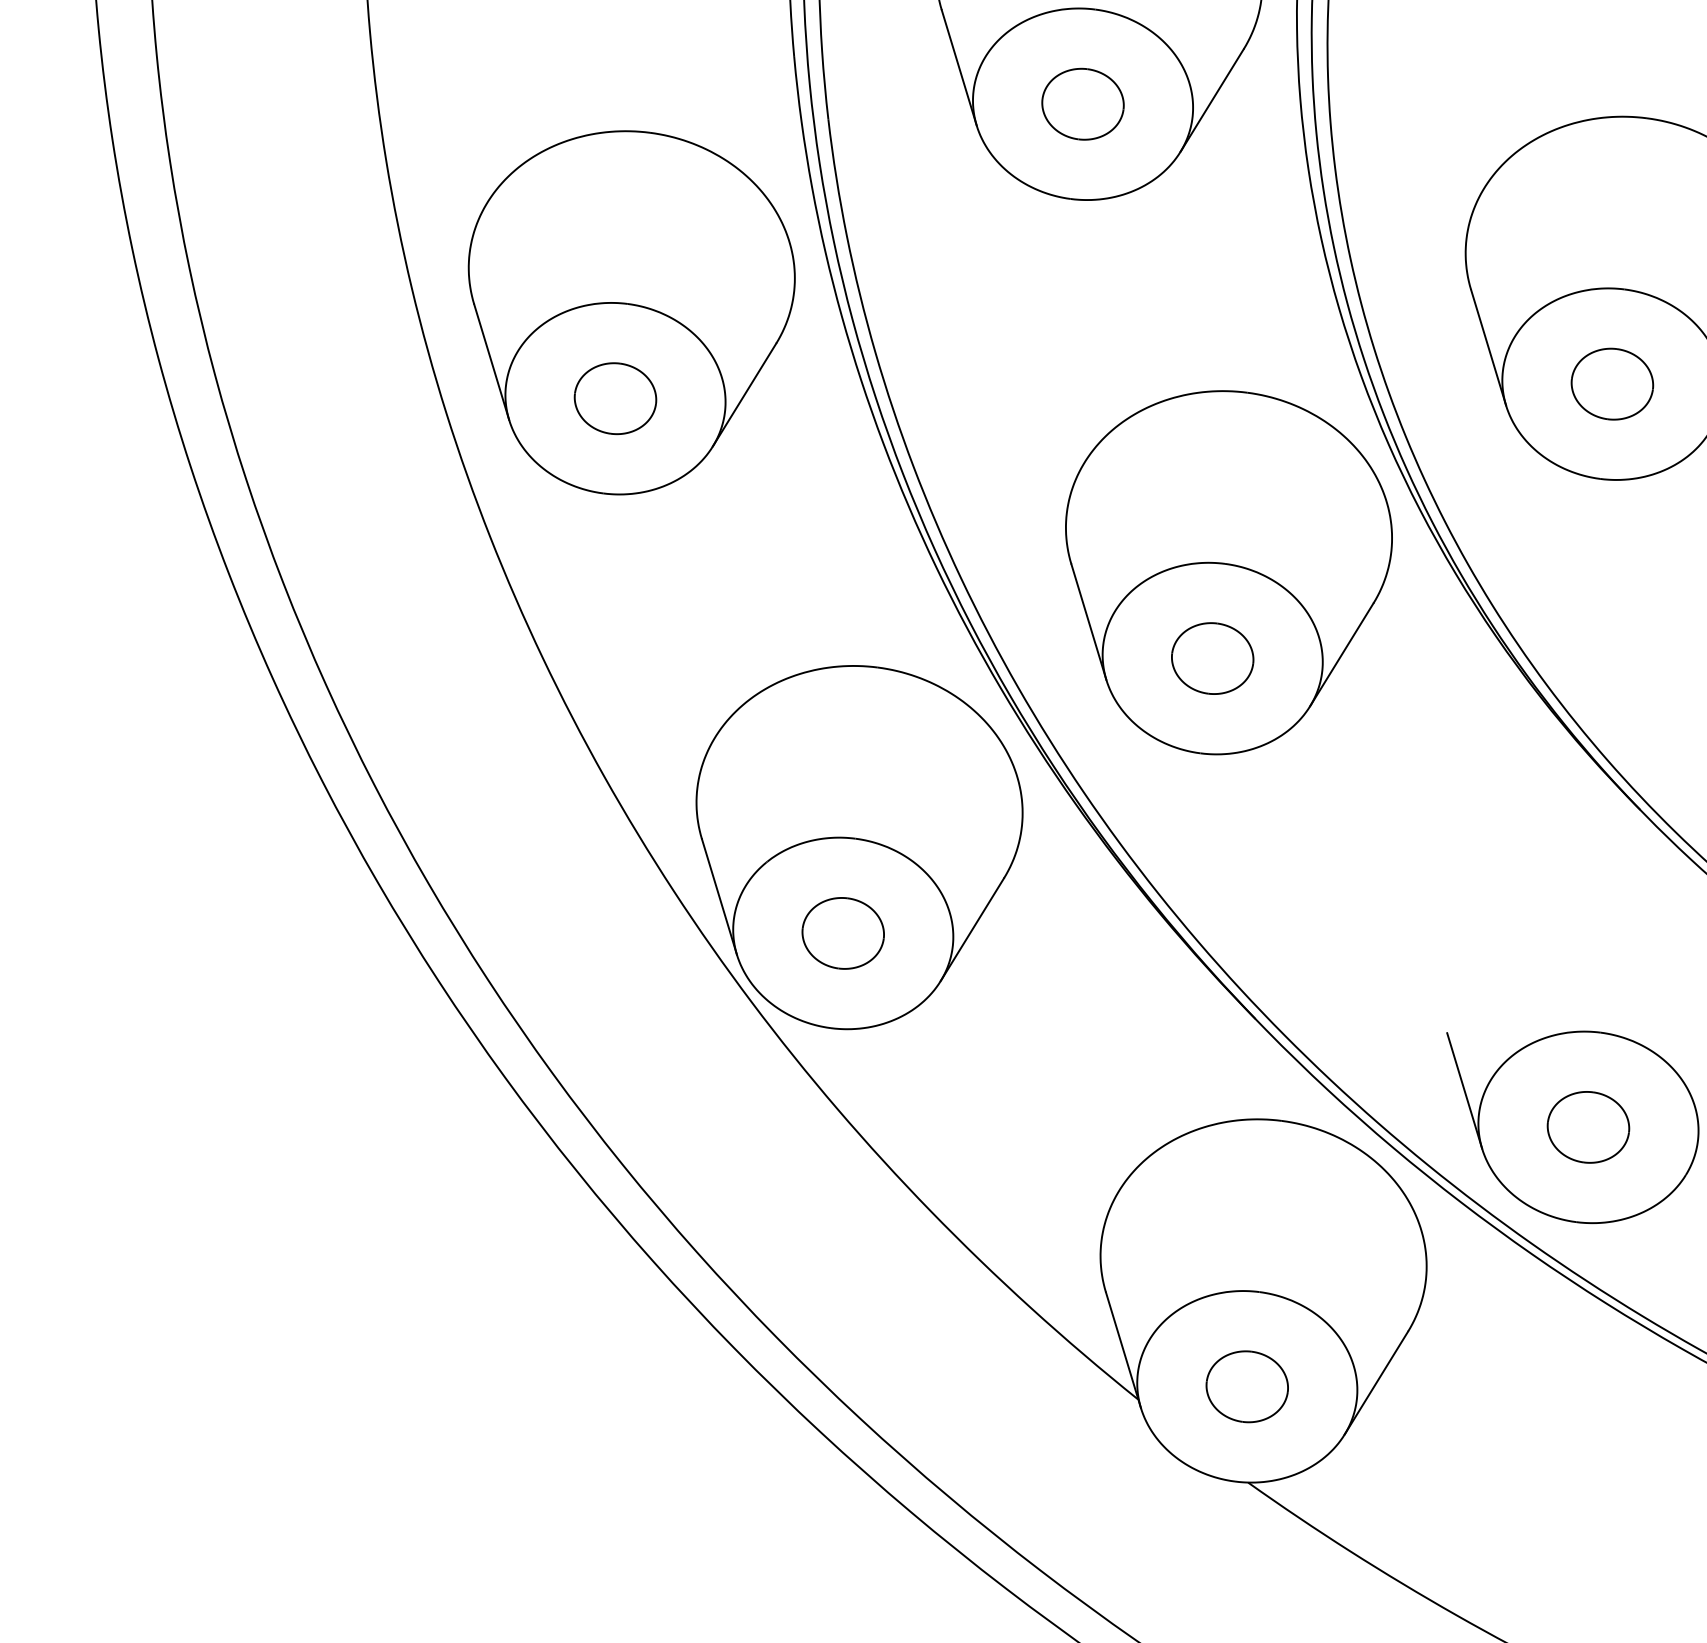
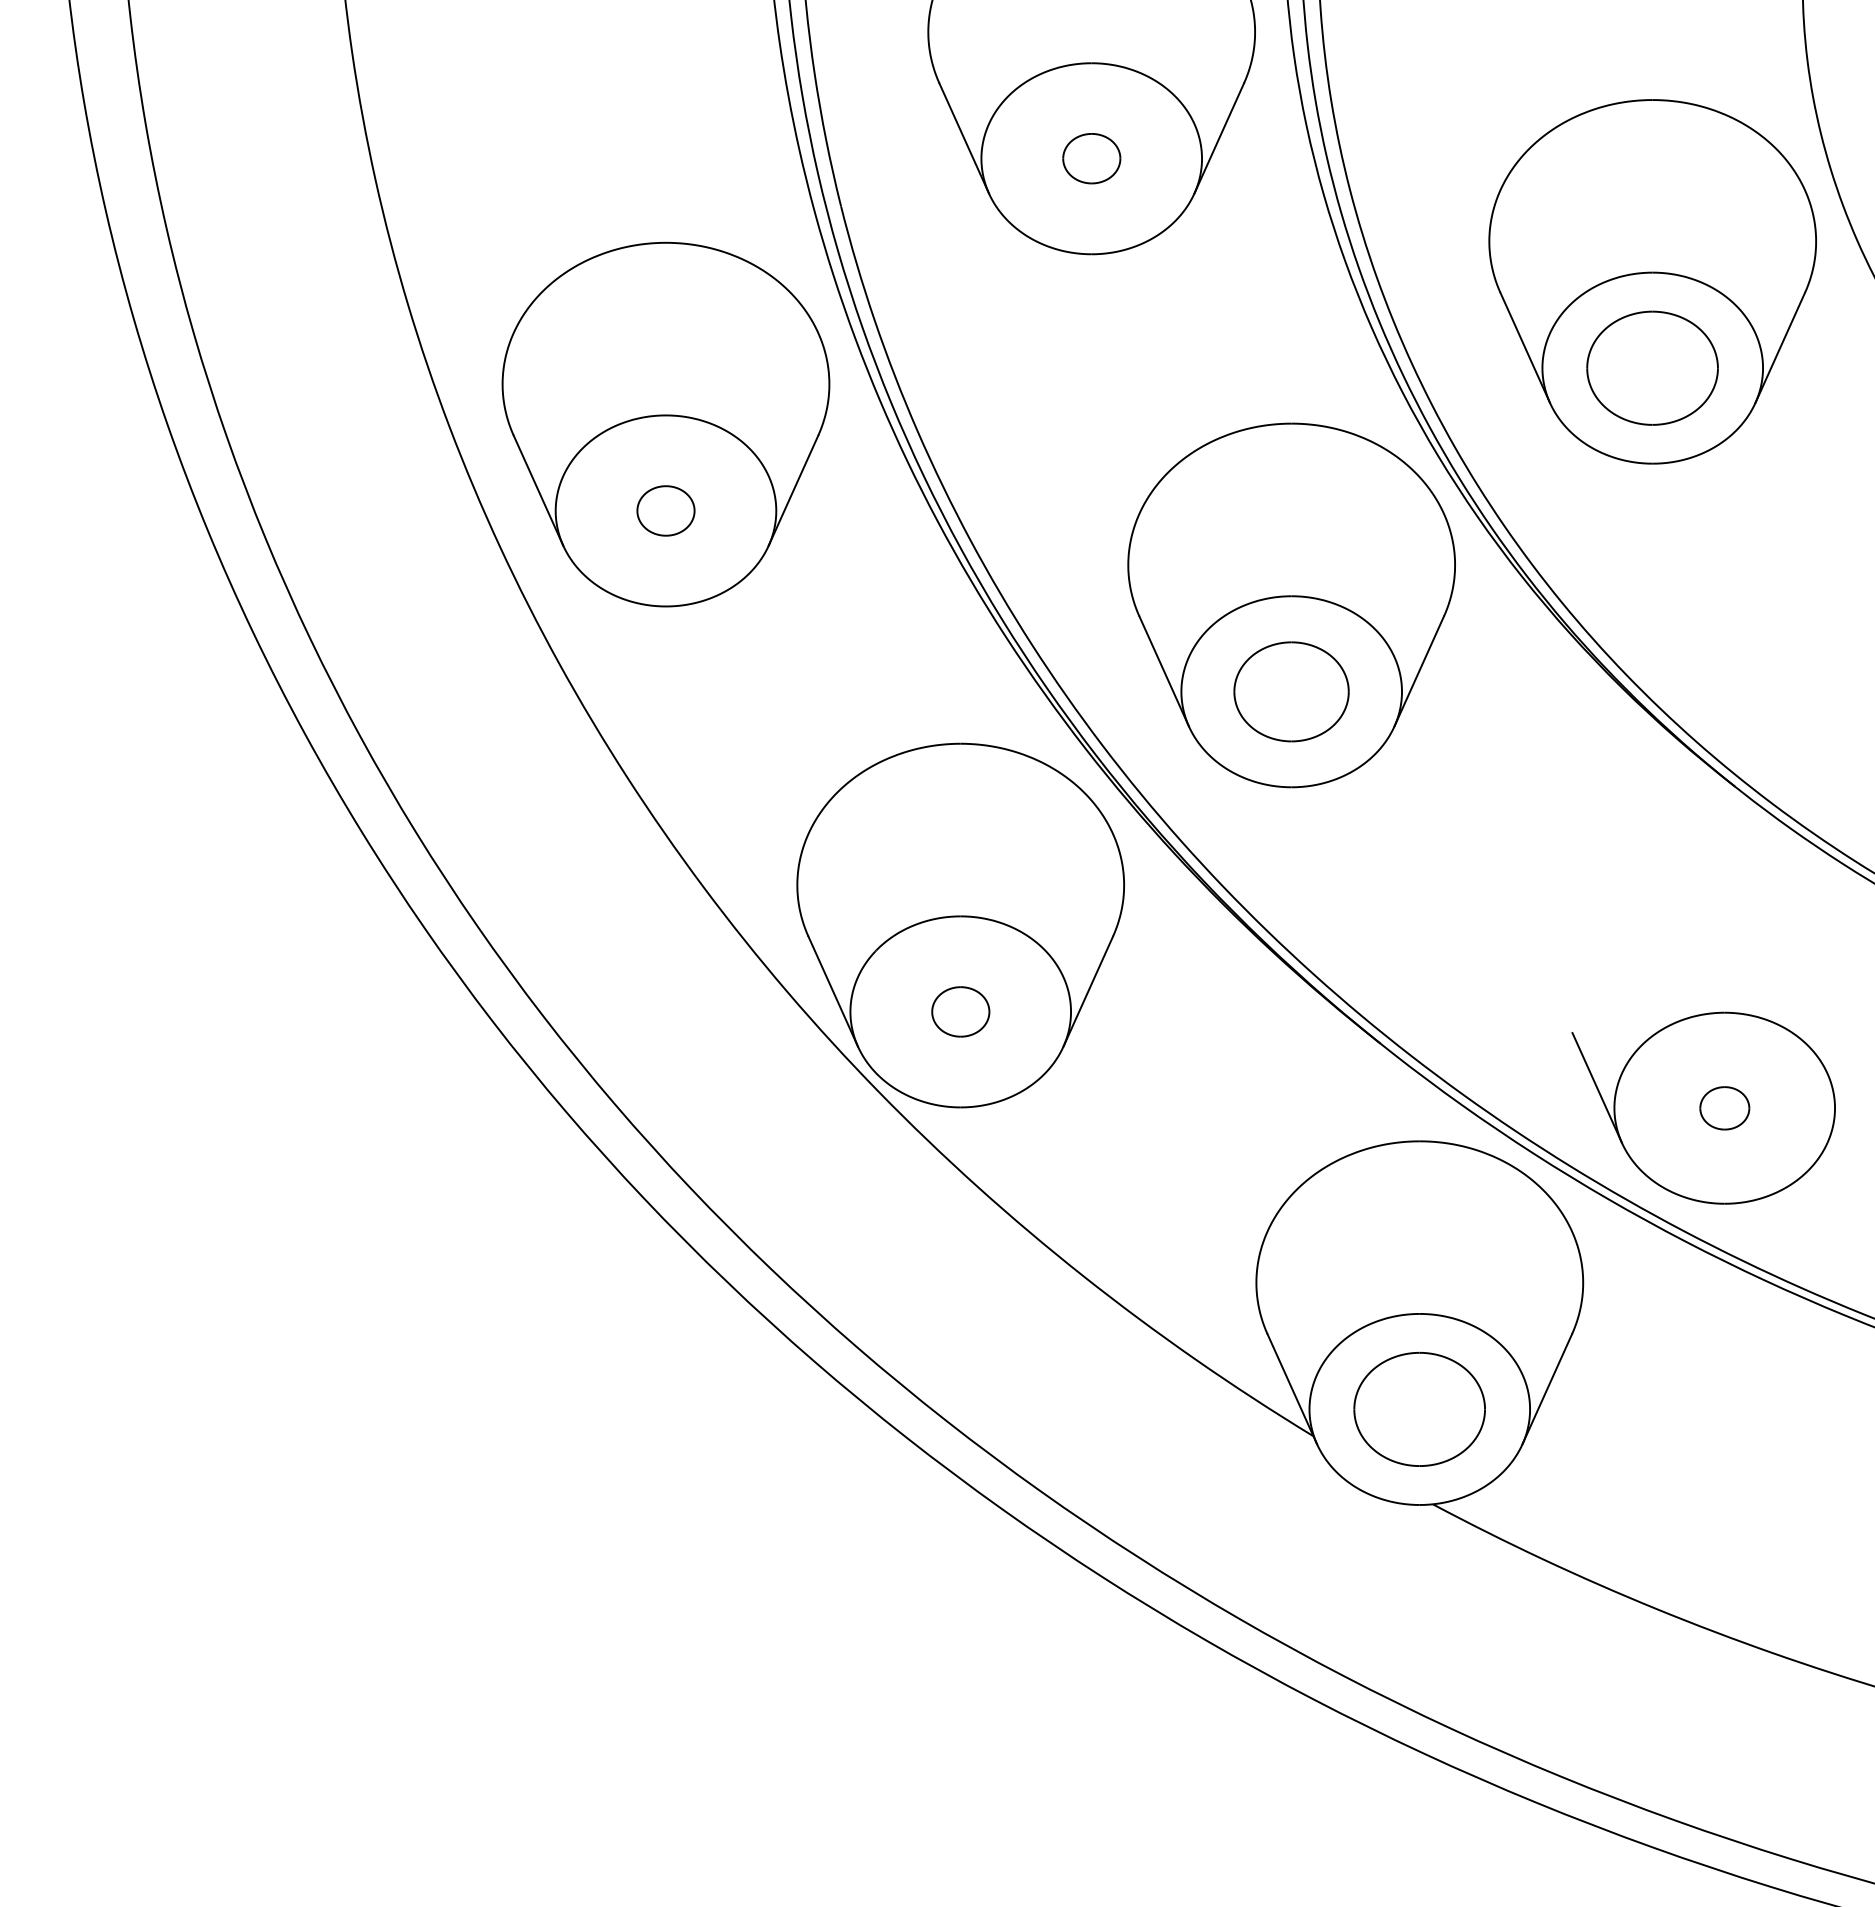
part: (1082, 103) -> (1091, 158), size x0.7
part: (1612, 383) -> (1652, 367), size x1.6
part: (615, 398) -> (665, 510), size x0.7
part: (1212, 658) -> (1291, 691), size x1.4
part: (843, 933) -> (960, 1011), size x0.7
part: (1588, 1127) -> (1724, 1108), size x0.6
part: (1247, 1386) -> (1419, 1409), size x1.6

